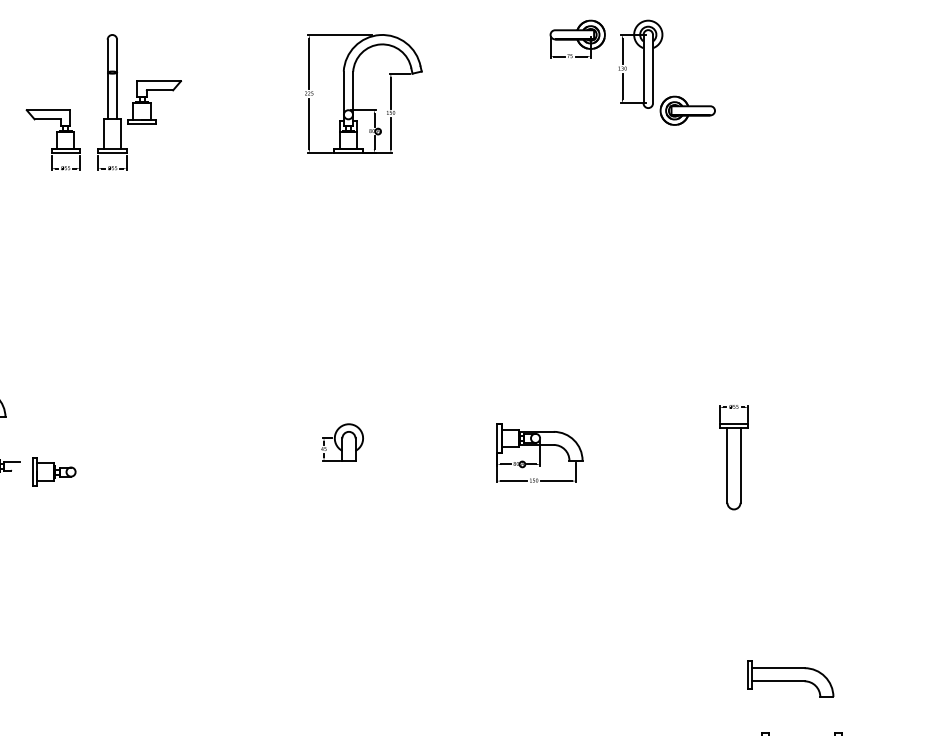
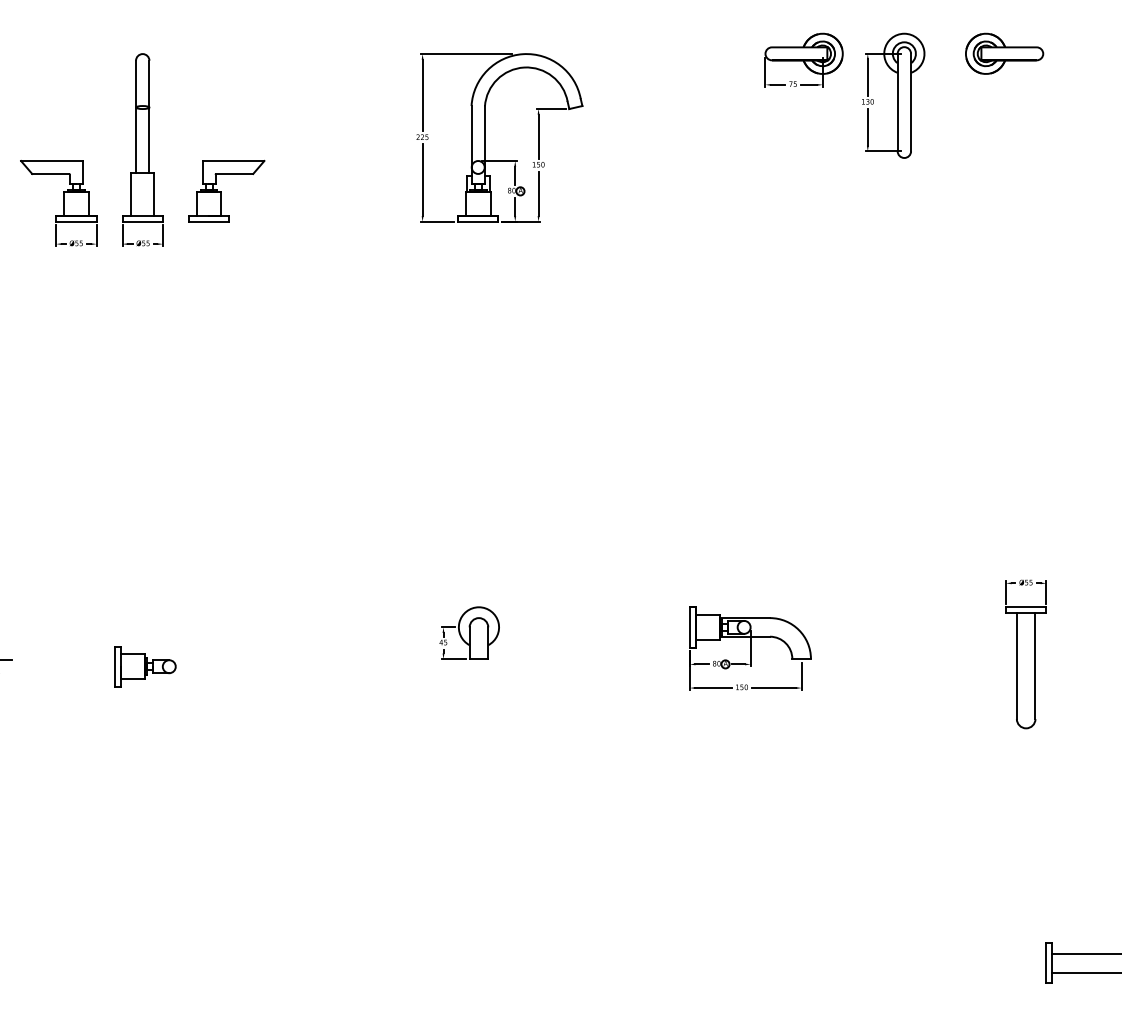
part: (154, 102) -> (226, 191), moved
part: (687, 110) -> (1004, 53), moved
part: (54, 471) -> (145, 665), moved

